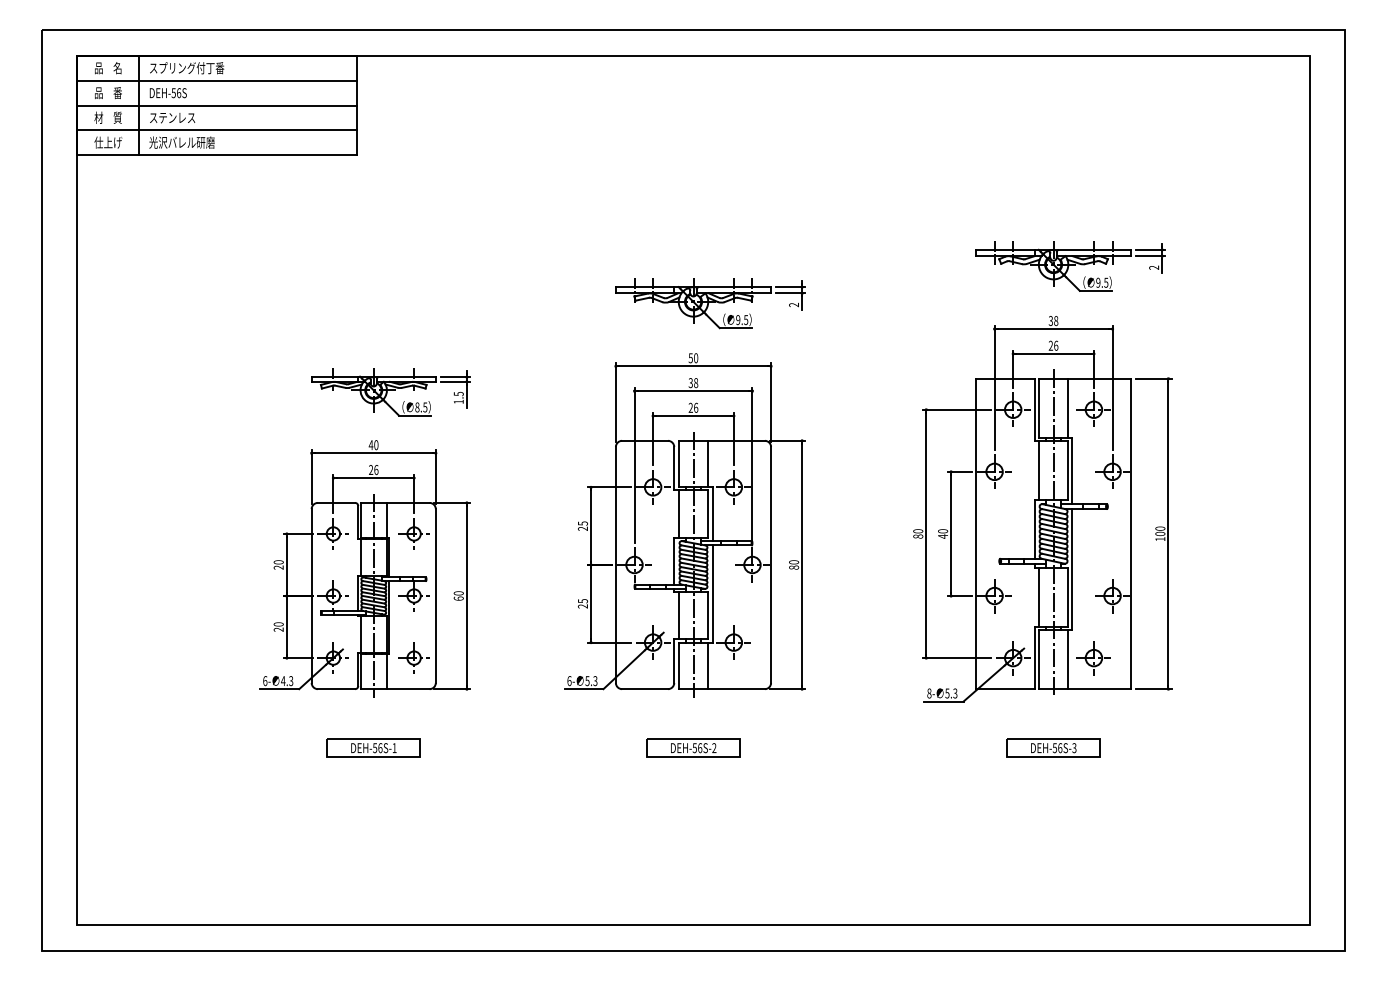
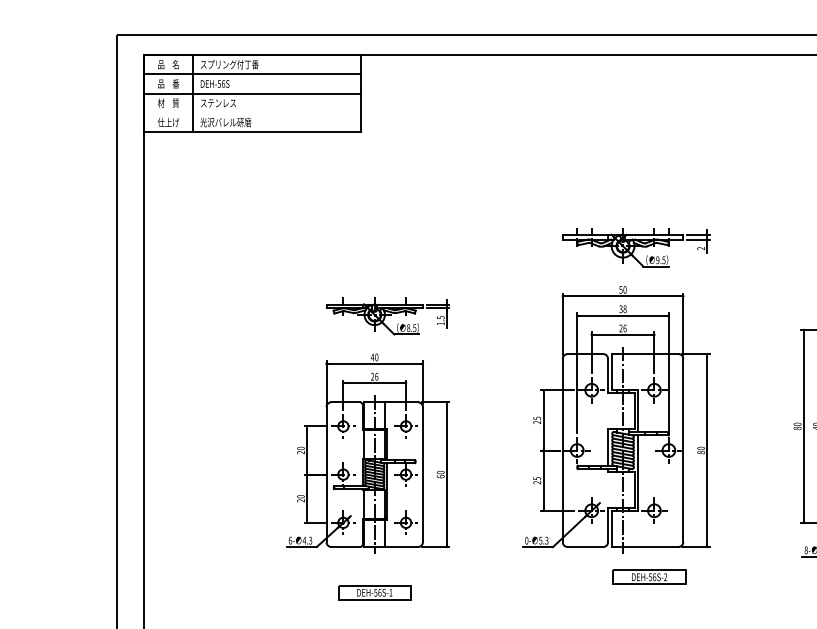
line: (216, 130) -> (252, 113), removed
line: (708, 463) -> (634, 371), removed
line: (678, 513) -> (611, 410), removed
line: (678, 615) -> (611, 489), removed
line: (708, 665) -> (634, 528), removed
text: (569, 680) -> (526, 540), 6- -> 0-
part: (693, 747) -> (649, 576), moved

